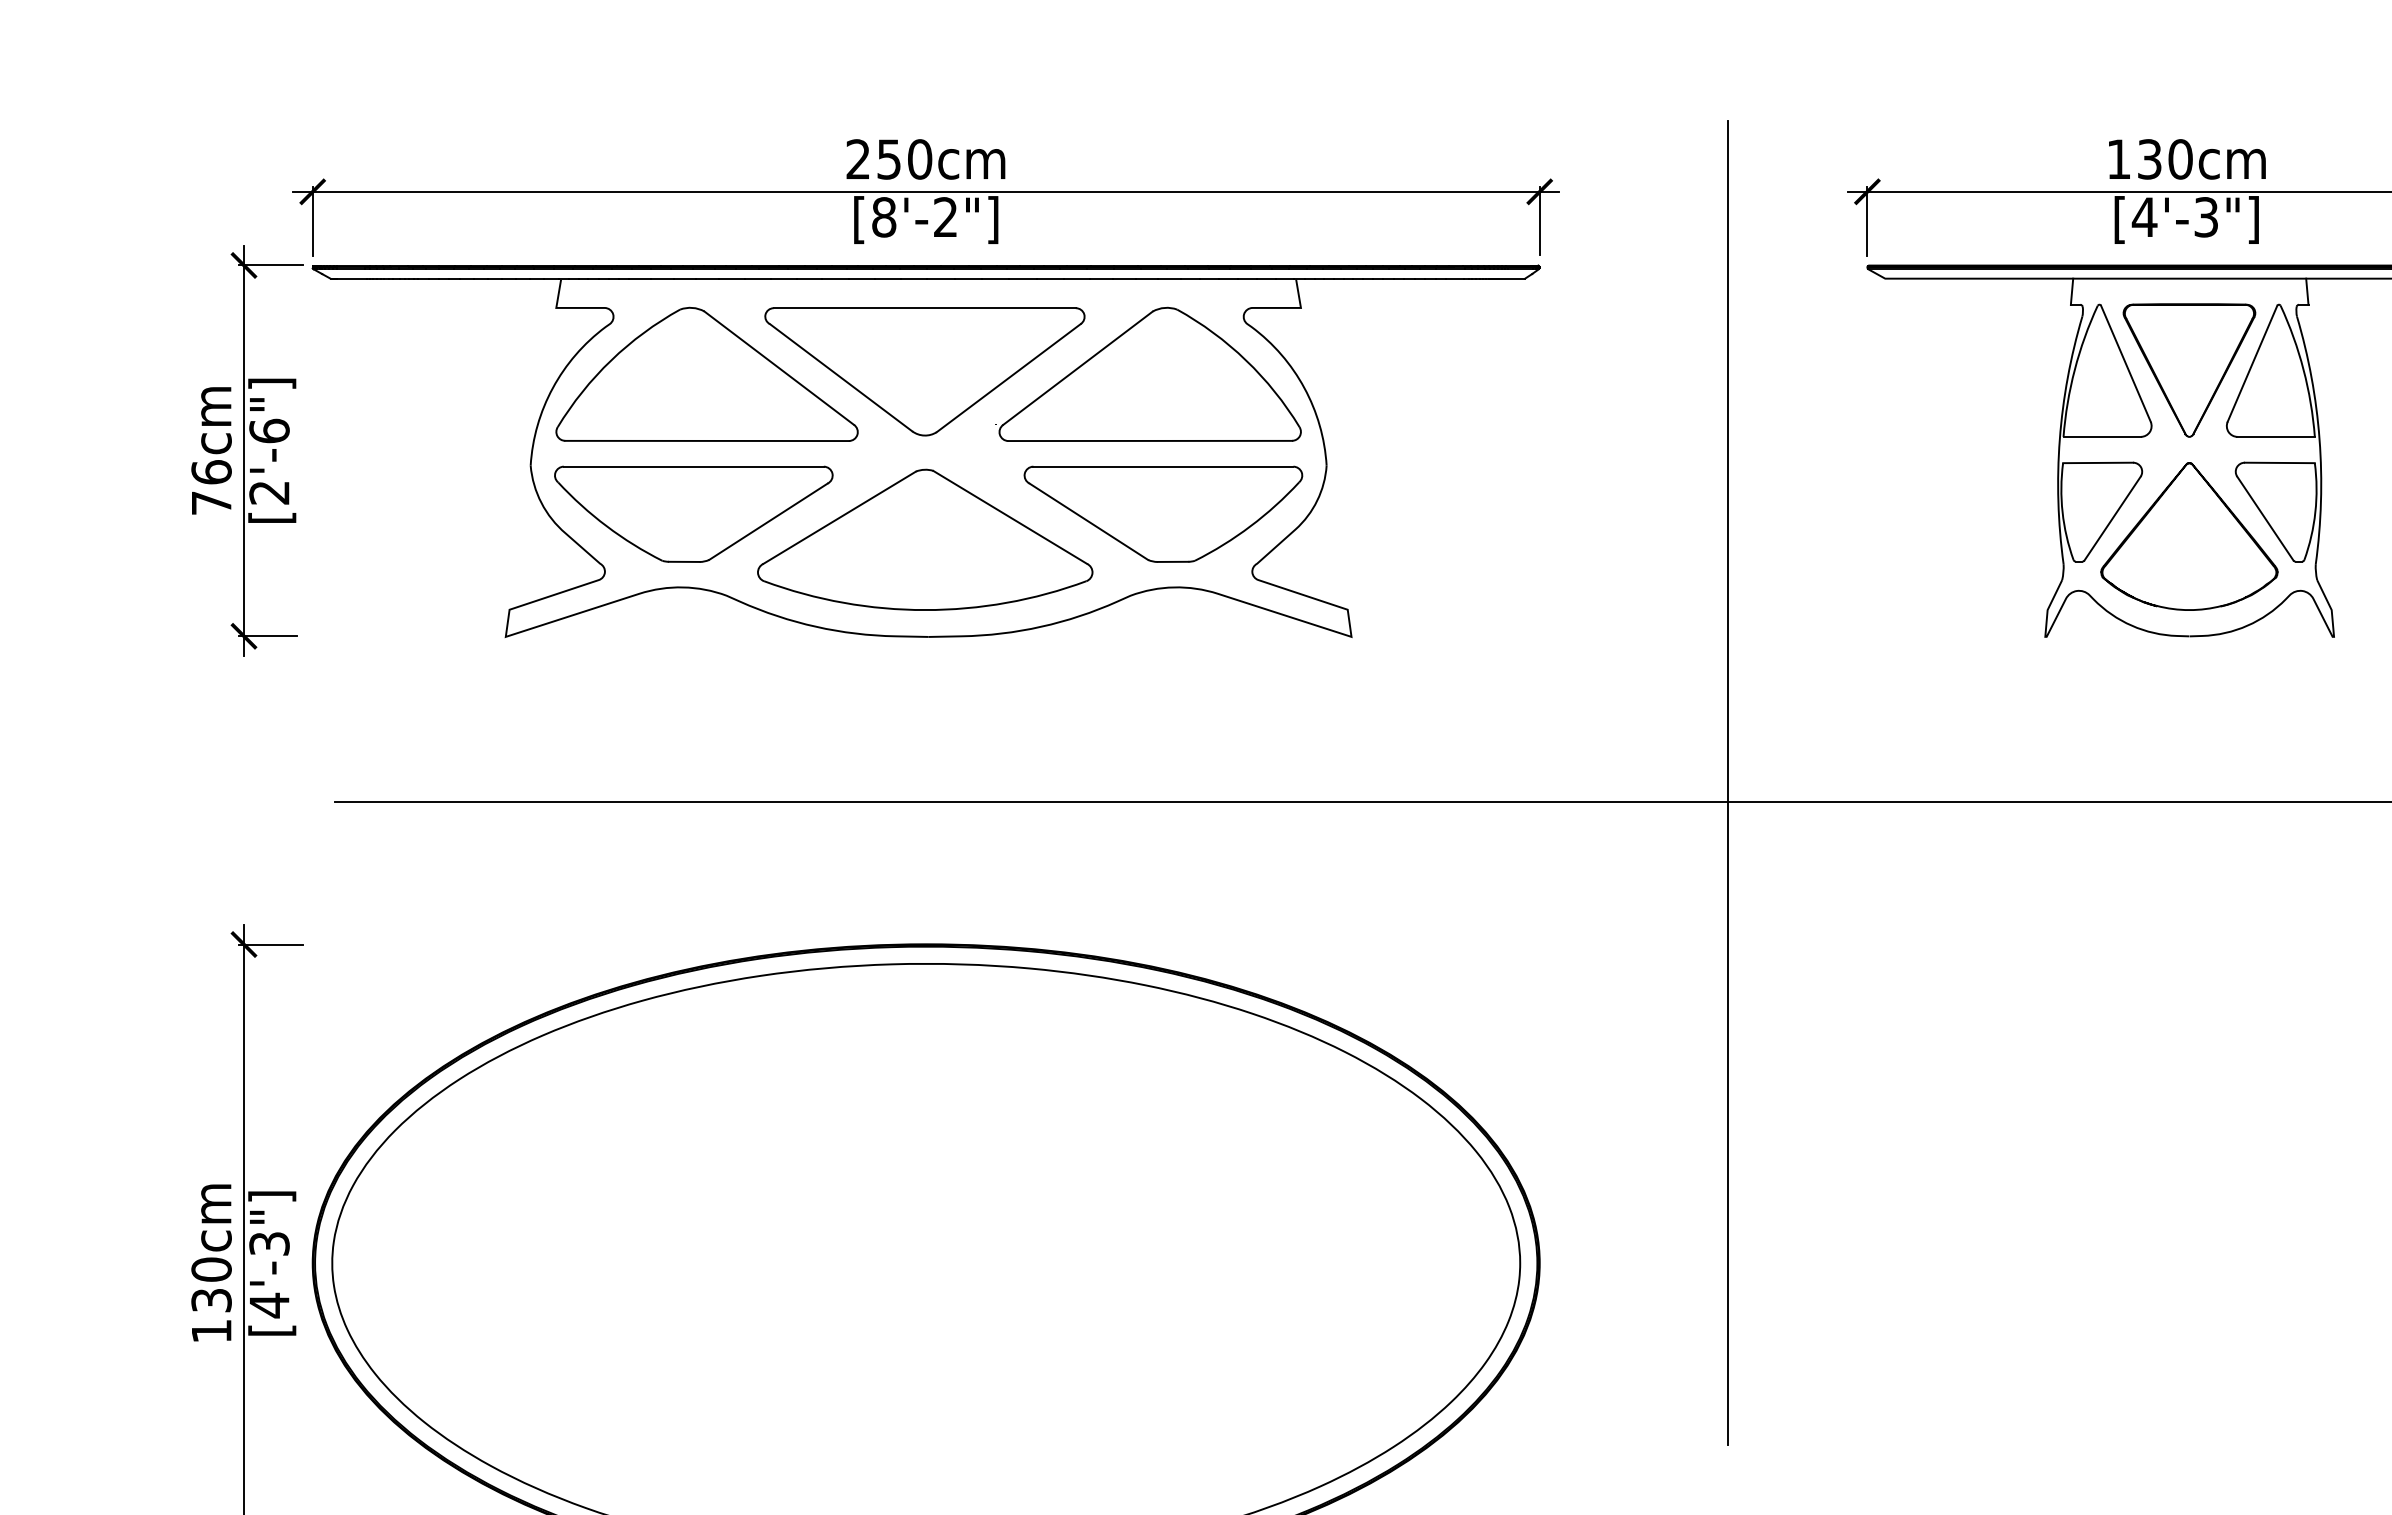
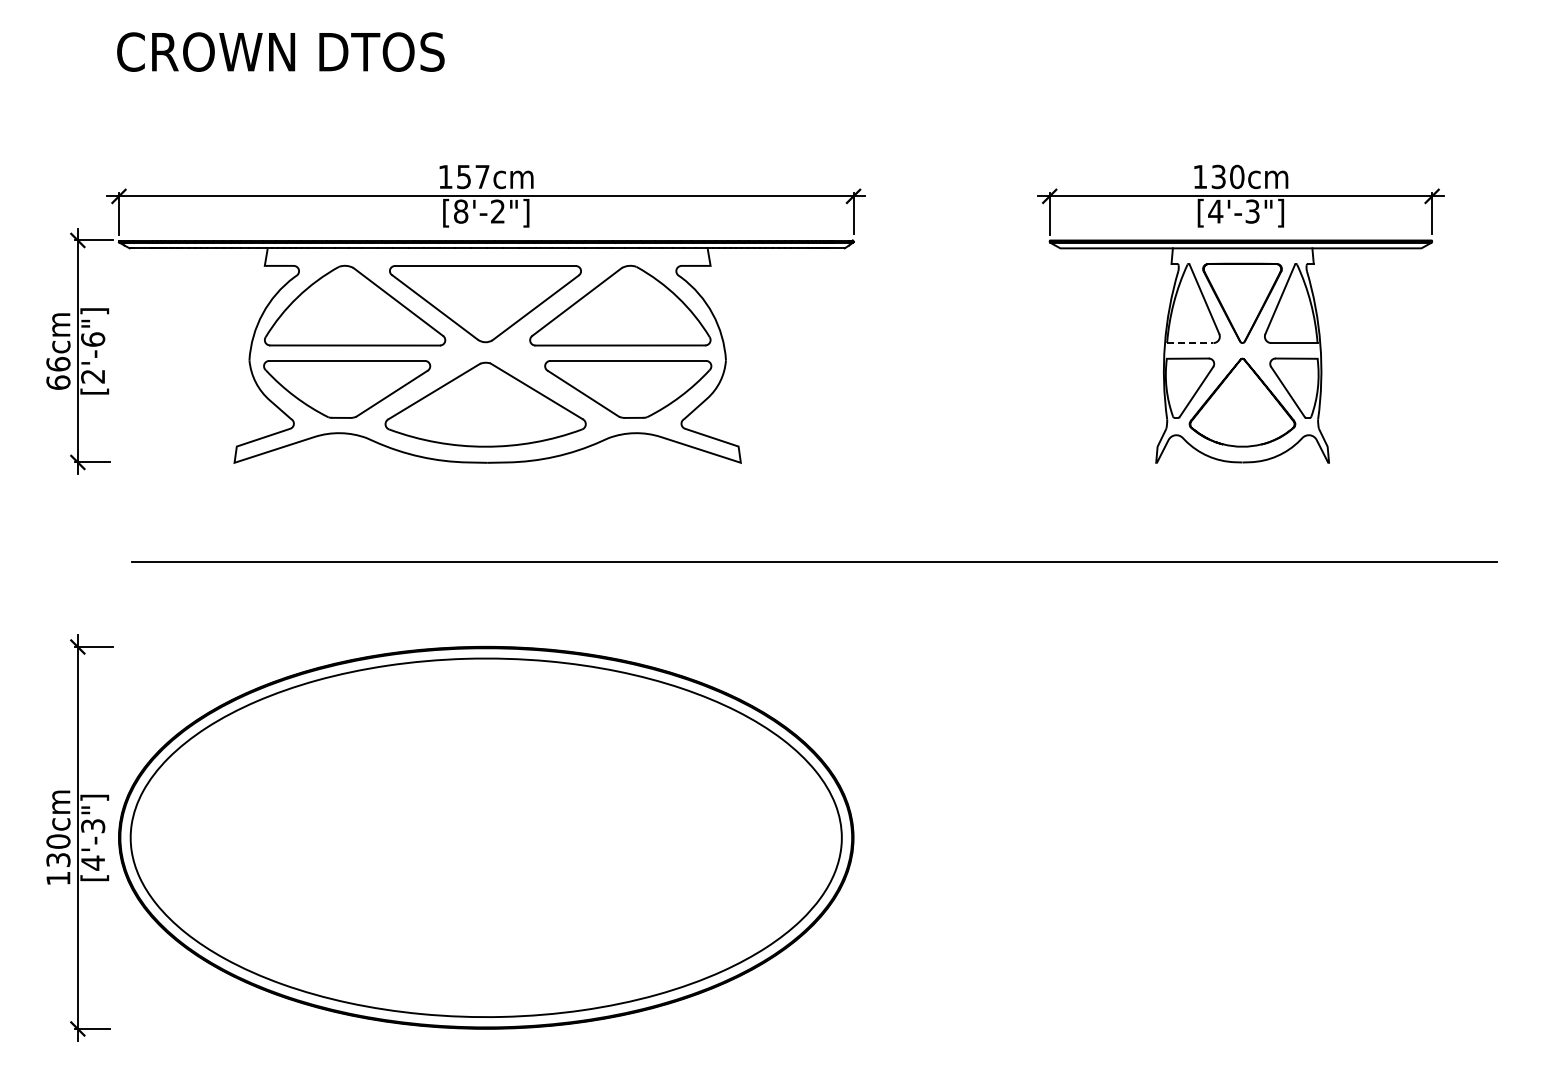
text: (888, 158) -> (463, 176), 250cm -> 157cm
line: (2102, 437) -> (1190, 343), solid -> dashed
text: (211, 502) -> (58, 382), 76cm -> 66cm
line: (1728, 783) -> (966, 550), removed

